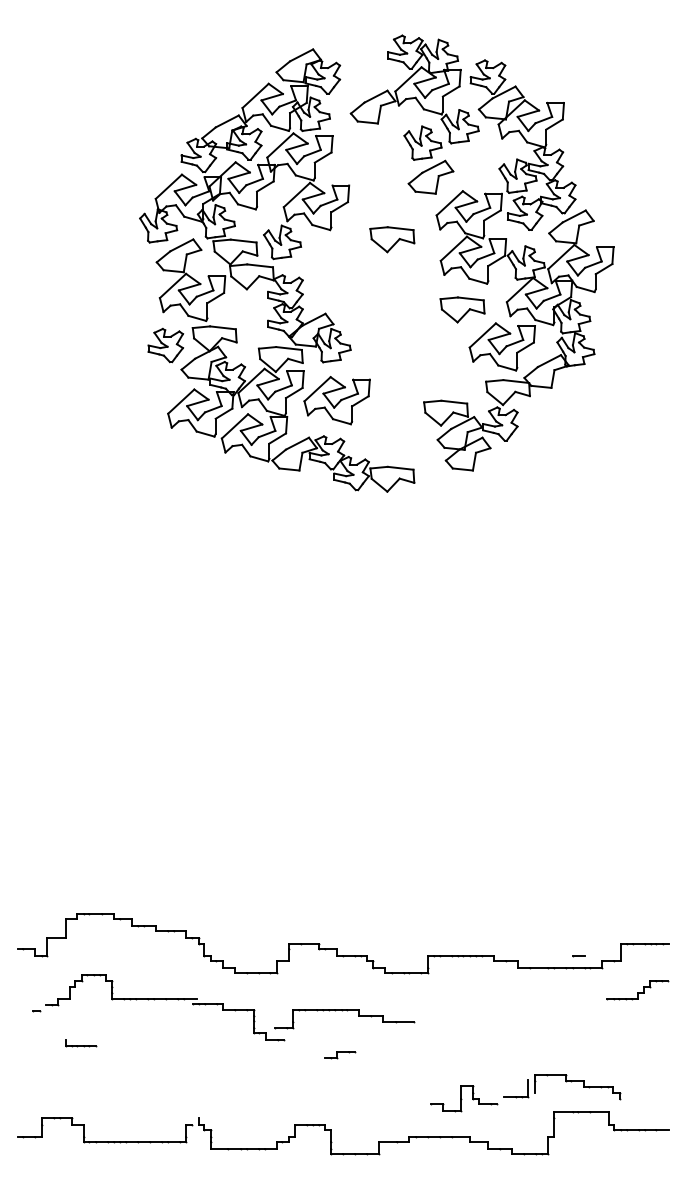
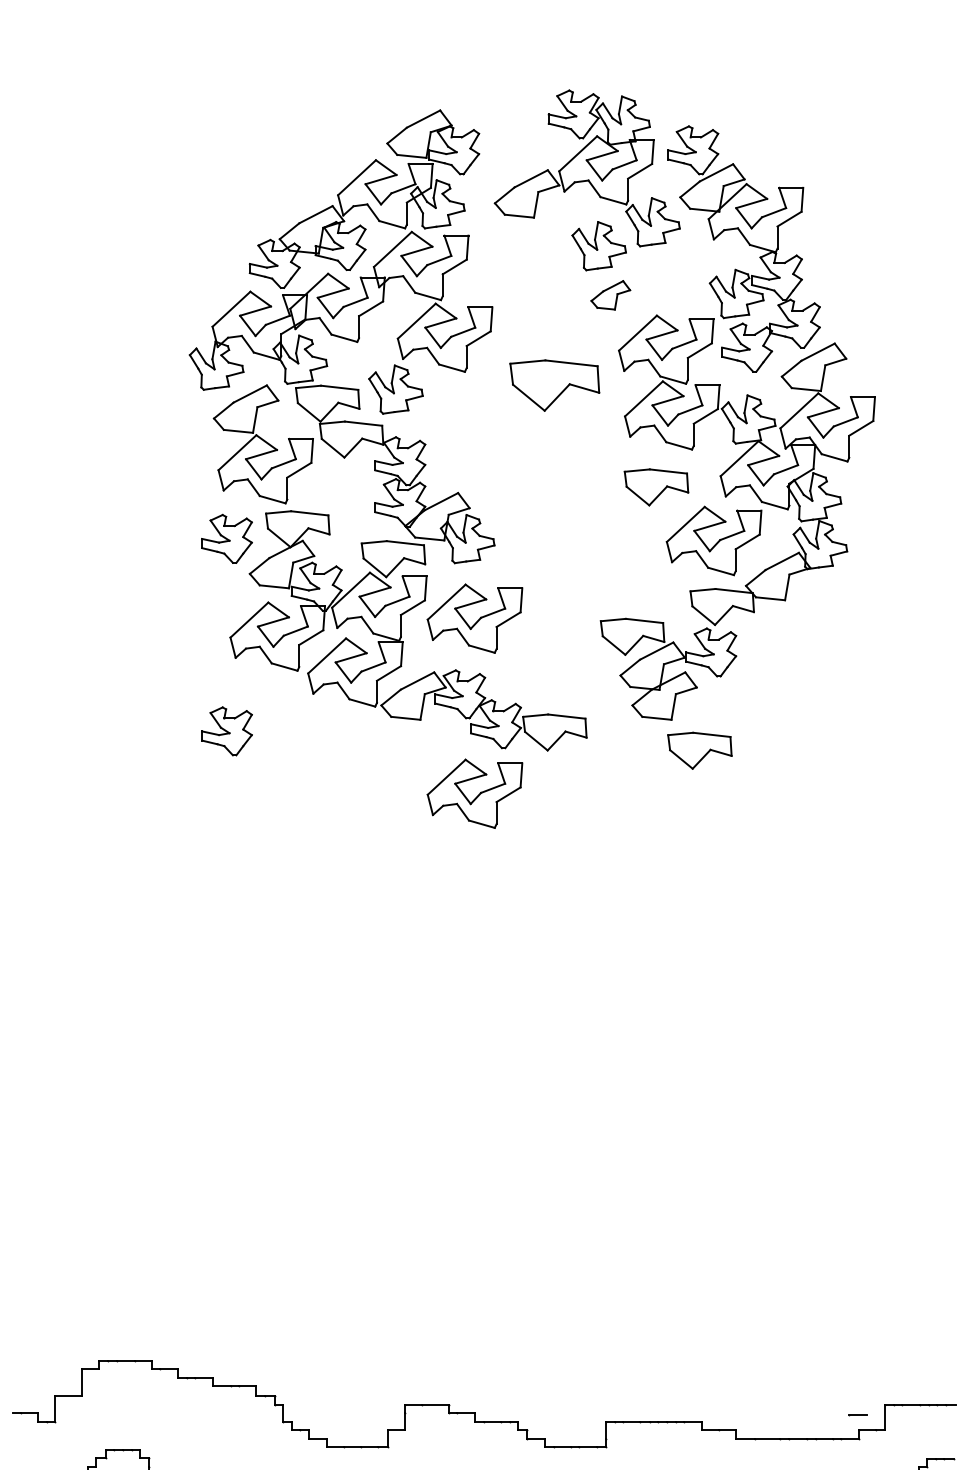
part: (430, 176) -> (610, 294), size x0.6
part: (392, 239) -> (555, 385), size x1.4
part: (165, 478) -> (226, 731), added
part: (492, 491) -> (699, 750), added
part: (336, 521) -> (474, 793), added
line: (578, 956) -> (857, 1415), moved

